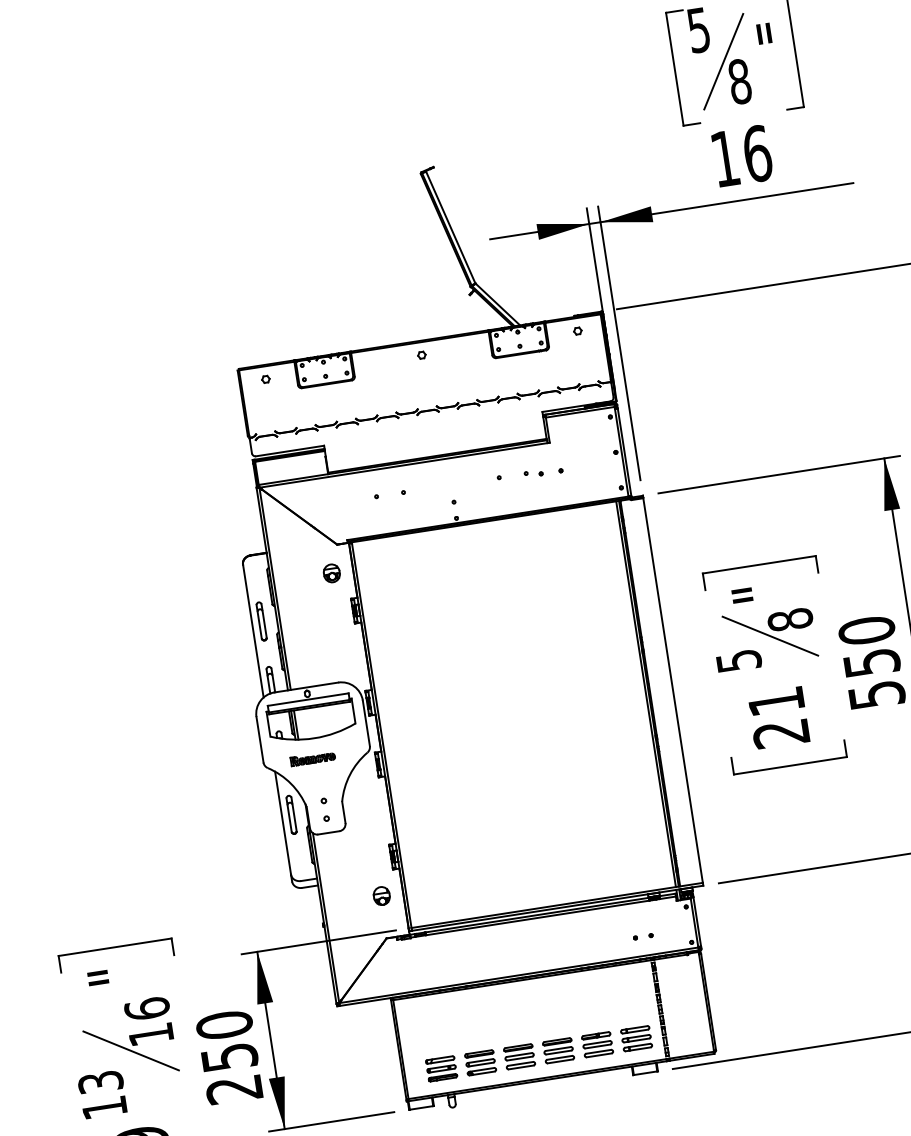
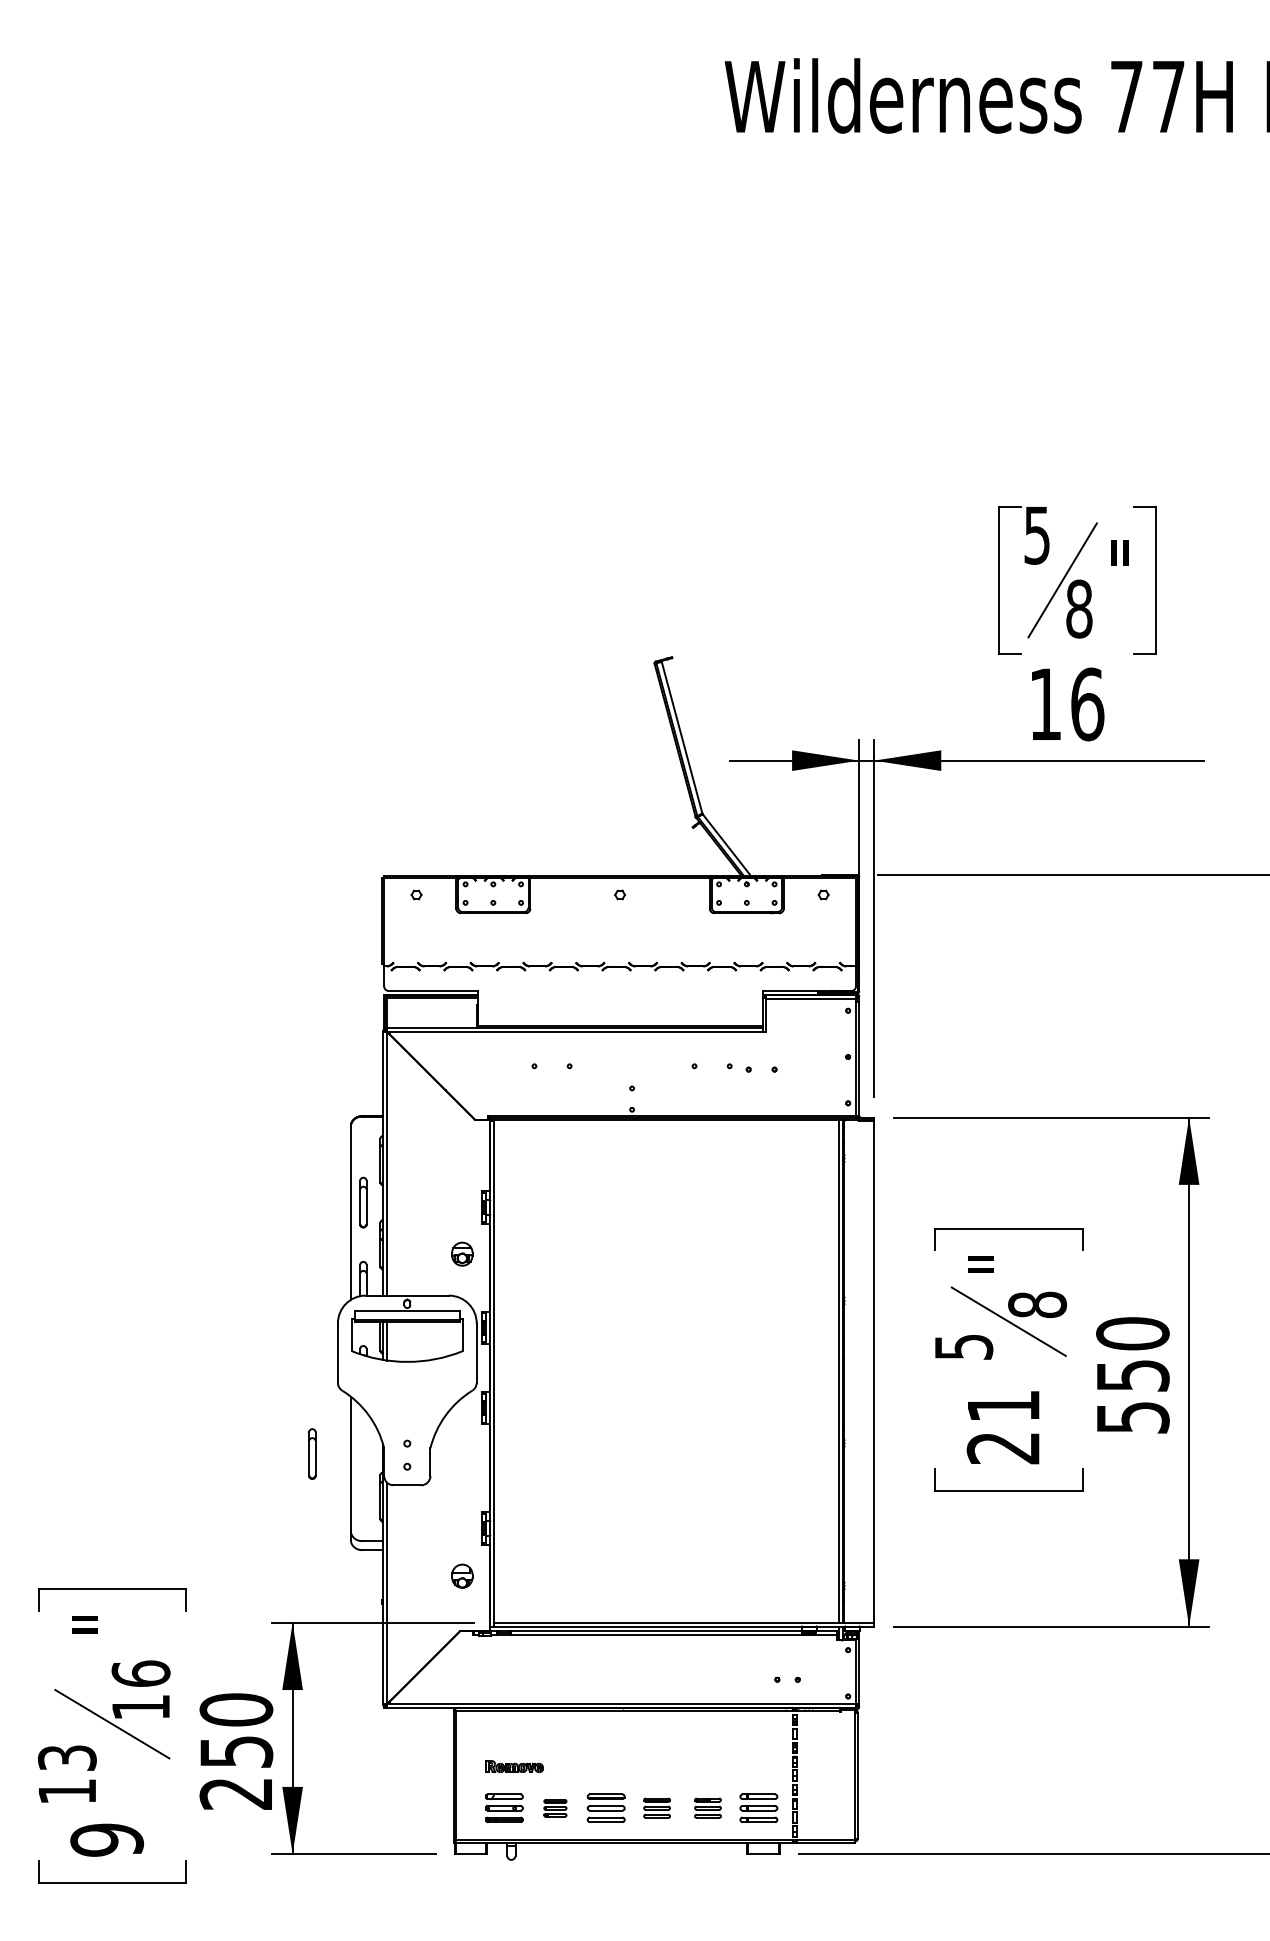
part: (331, 572) -> (462, 1253), moved
part: (312, 758) -> (514, 1766), moved
part: (291, 814) -> (312, 1453), moved
part: (597, 1044) -> (707, 1807), size x0.7
part: (558, 1050) -> (656, 1807), size x0.7
part: (480, 1062) -> (555, 1808), size x0.6

